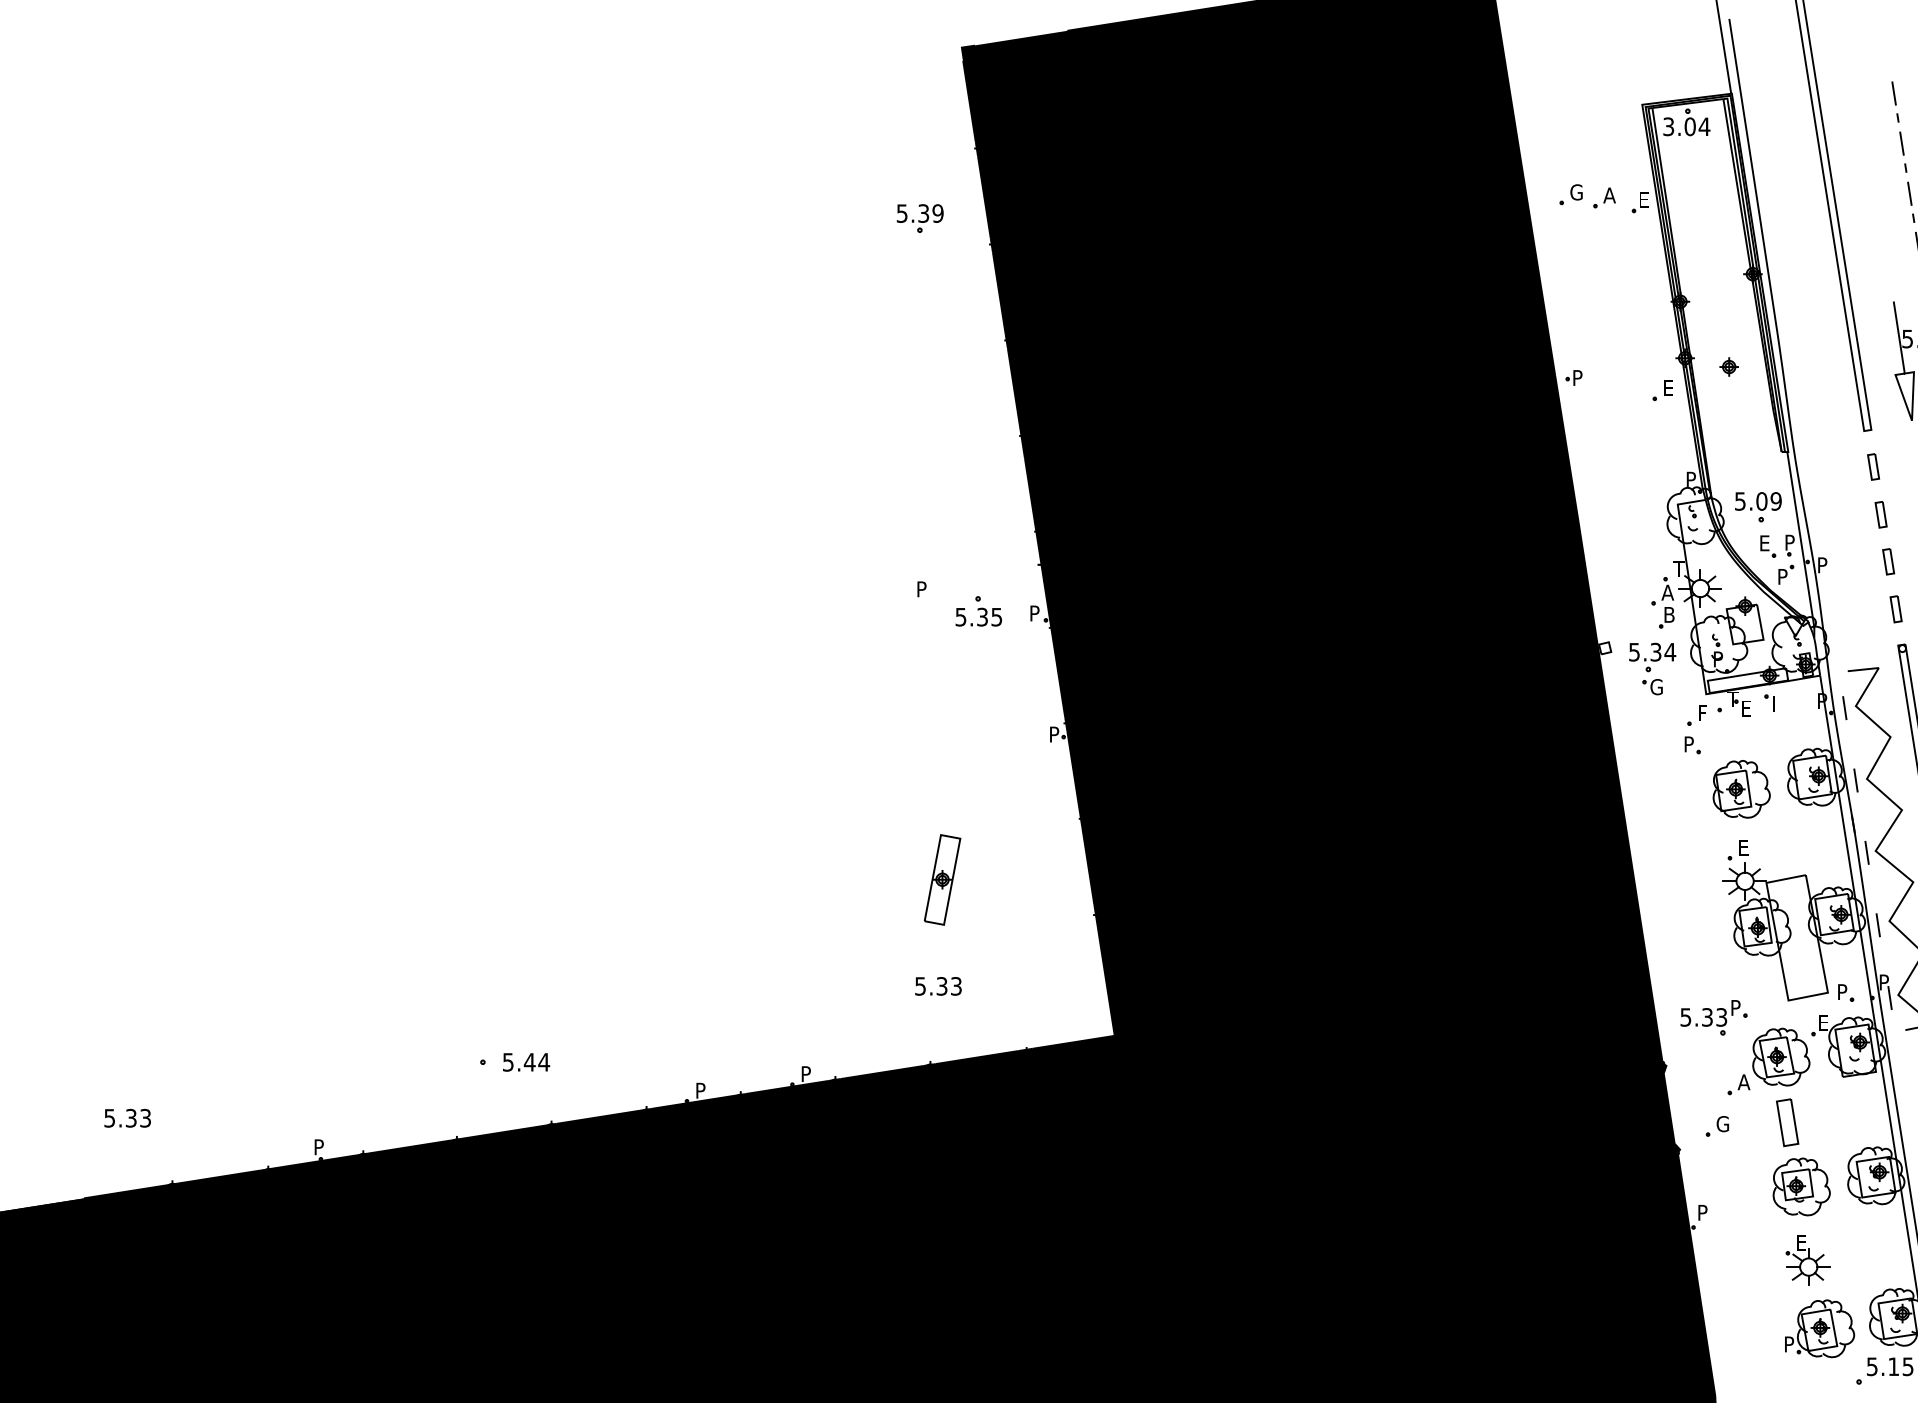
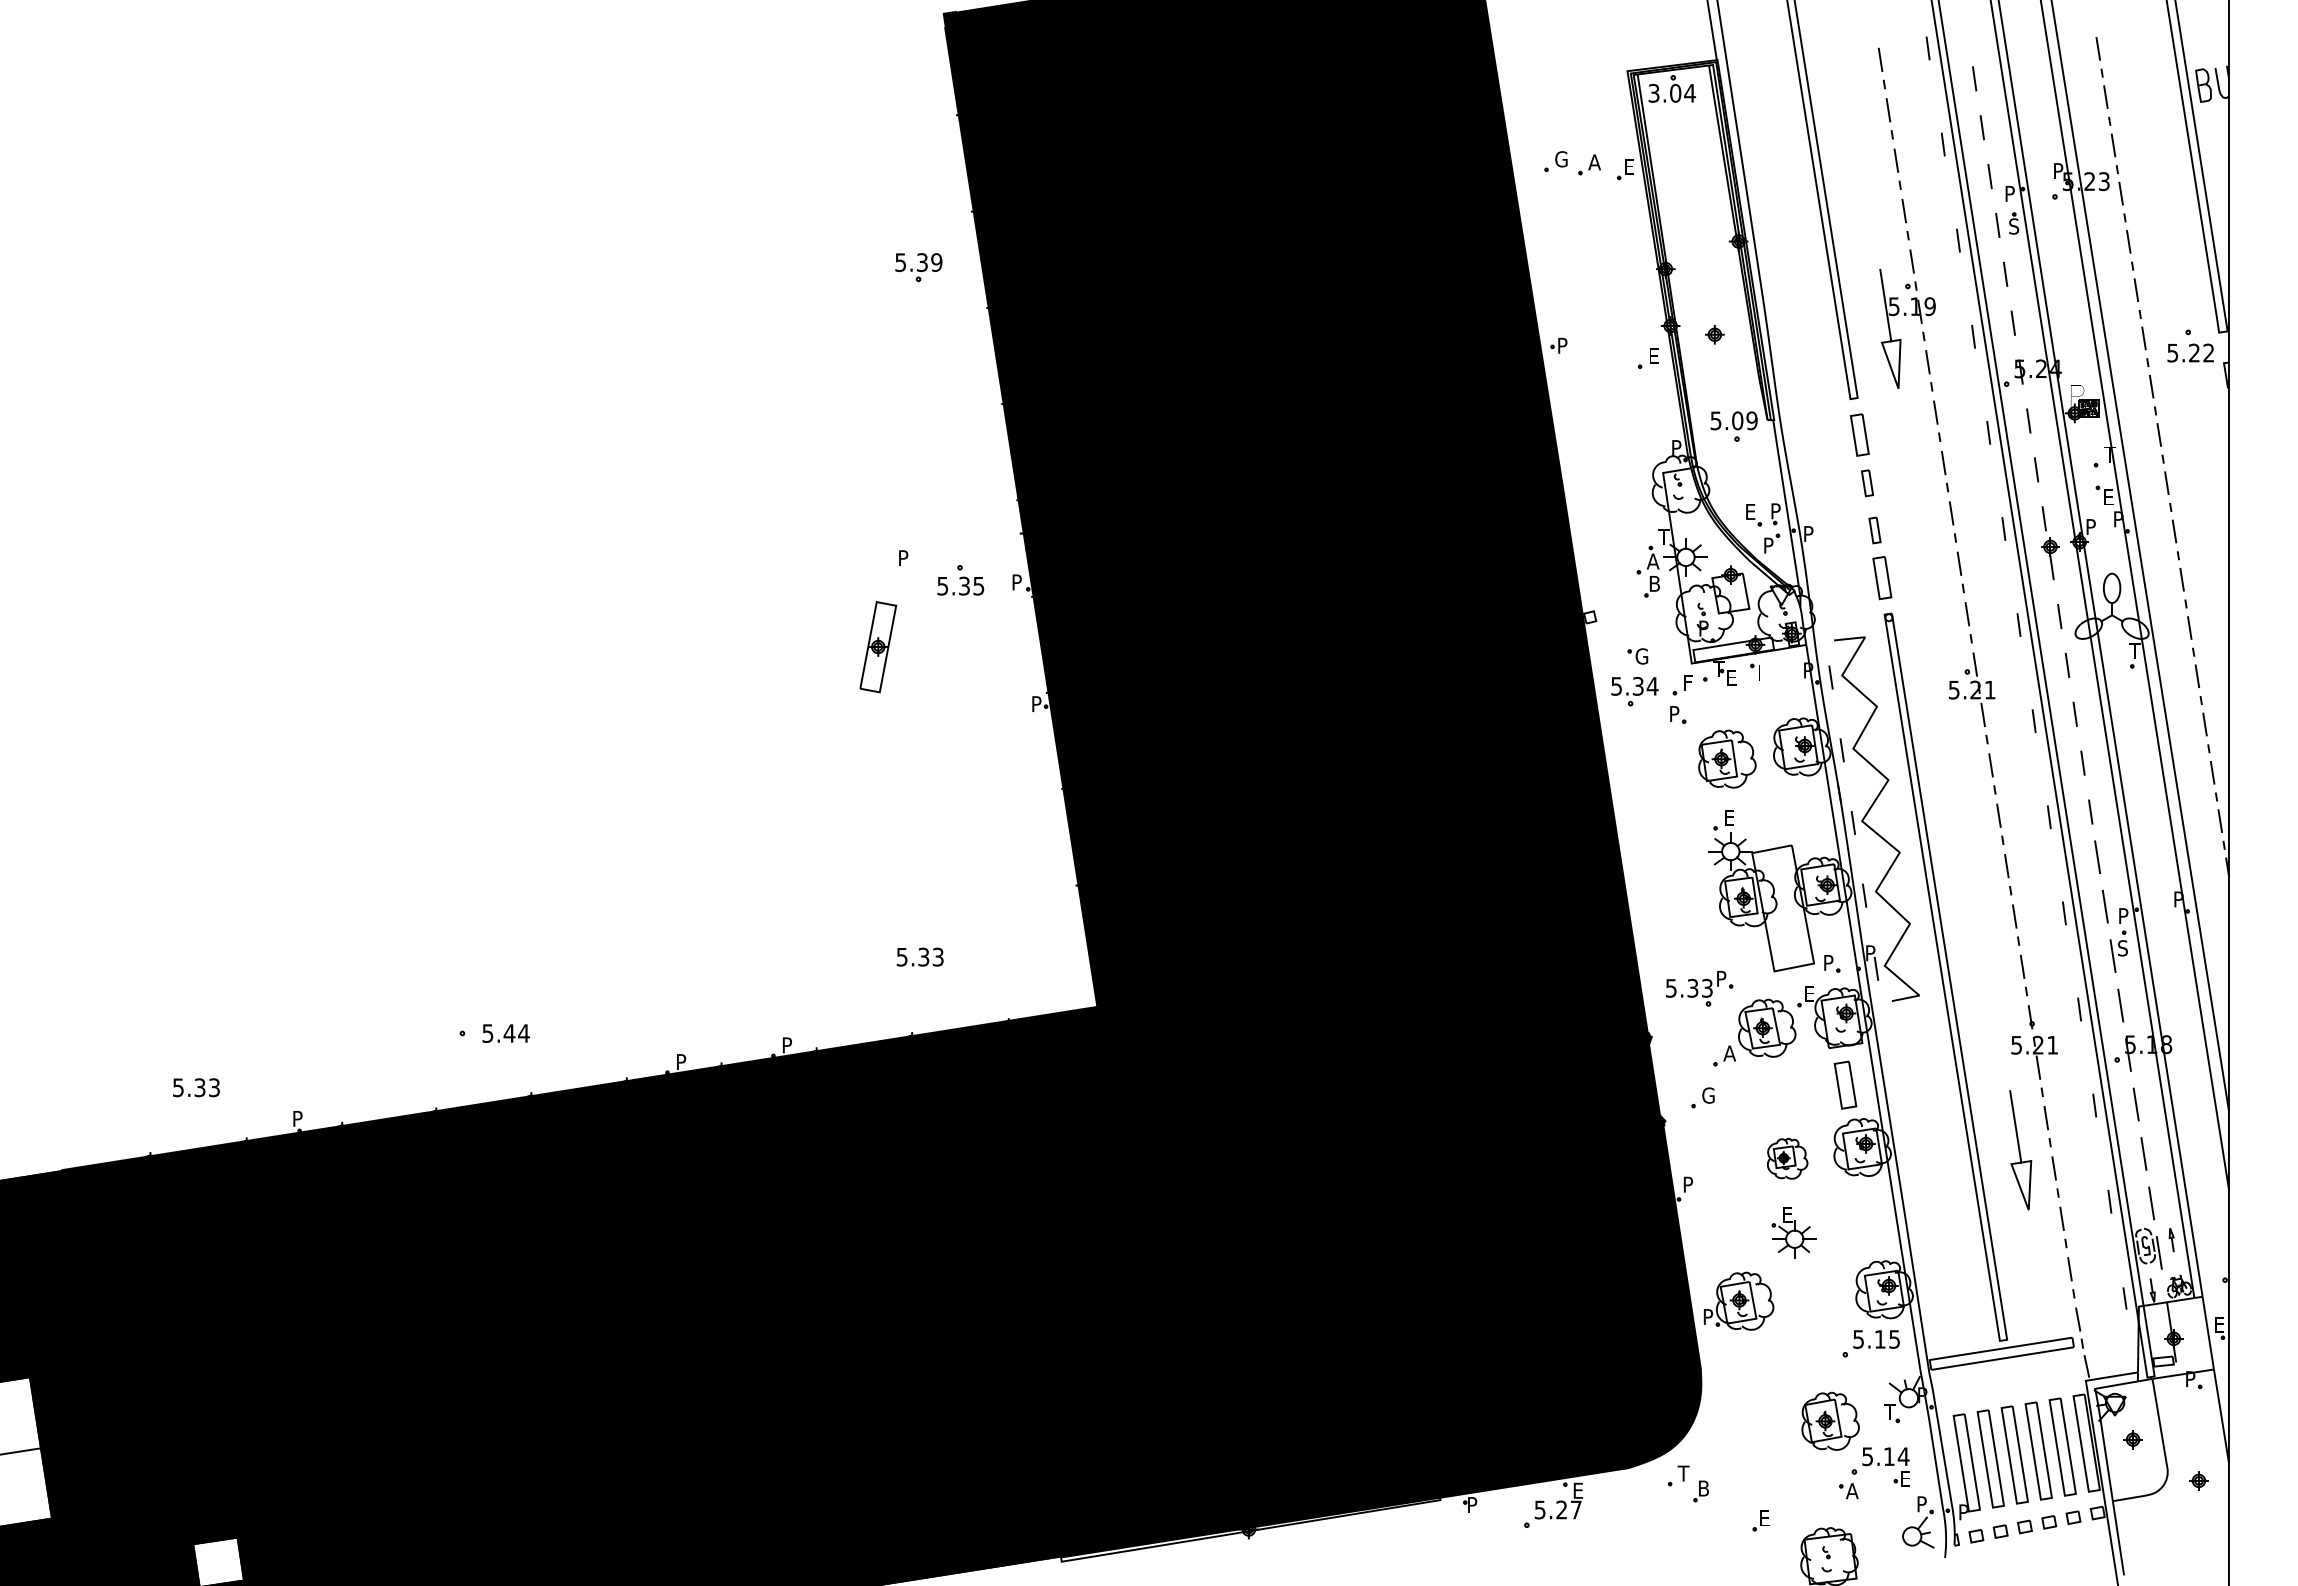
part: (919, 218) -> (918, 267), moved
part: (1873, 467) -> (1859, 435), size x1.6
part: (1757, 507) -> (1733, 426), moved
part: (1896, 609) -> (1882, 578), size x1.6
part: (1652, 657) -> (1634, 691), moved
part: (942, 880) -> (878, 647), moved
text: (127, 1118) -> (196, 1087), moved
part: (1787, 1122) -> (1845, 1084), moved
part: (1801, 1186) -> (1787, 1158), size x0.7
part: (1819, 1328) -> (1738, 1300), moved

